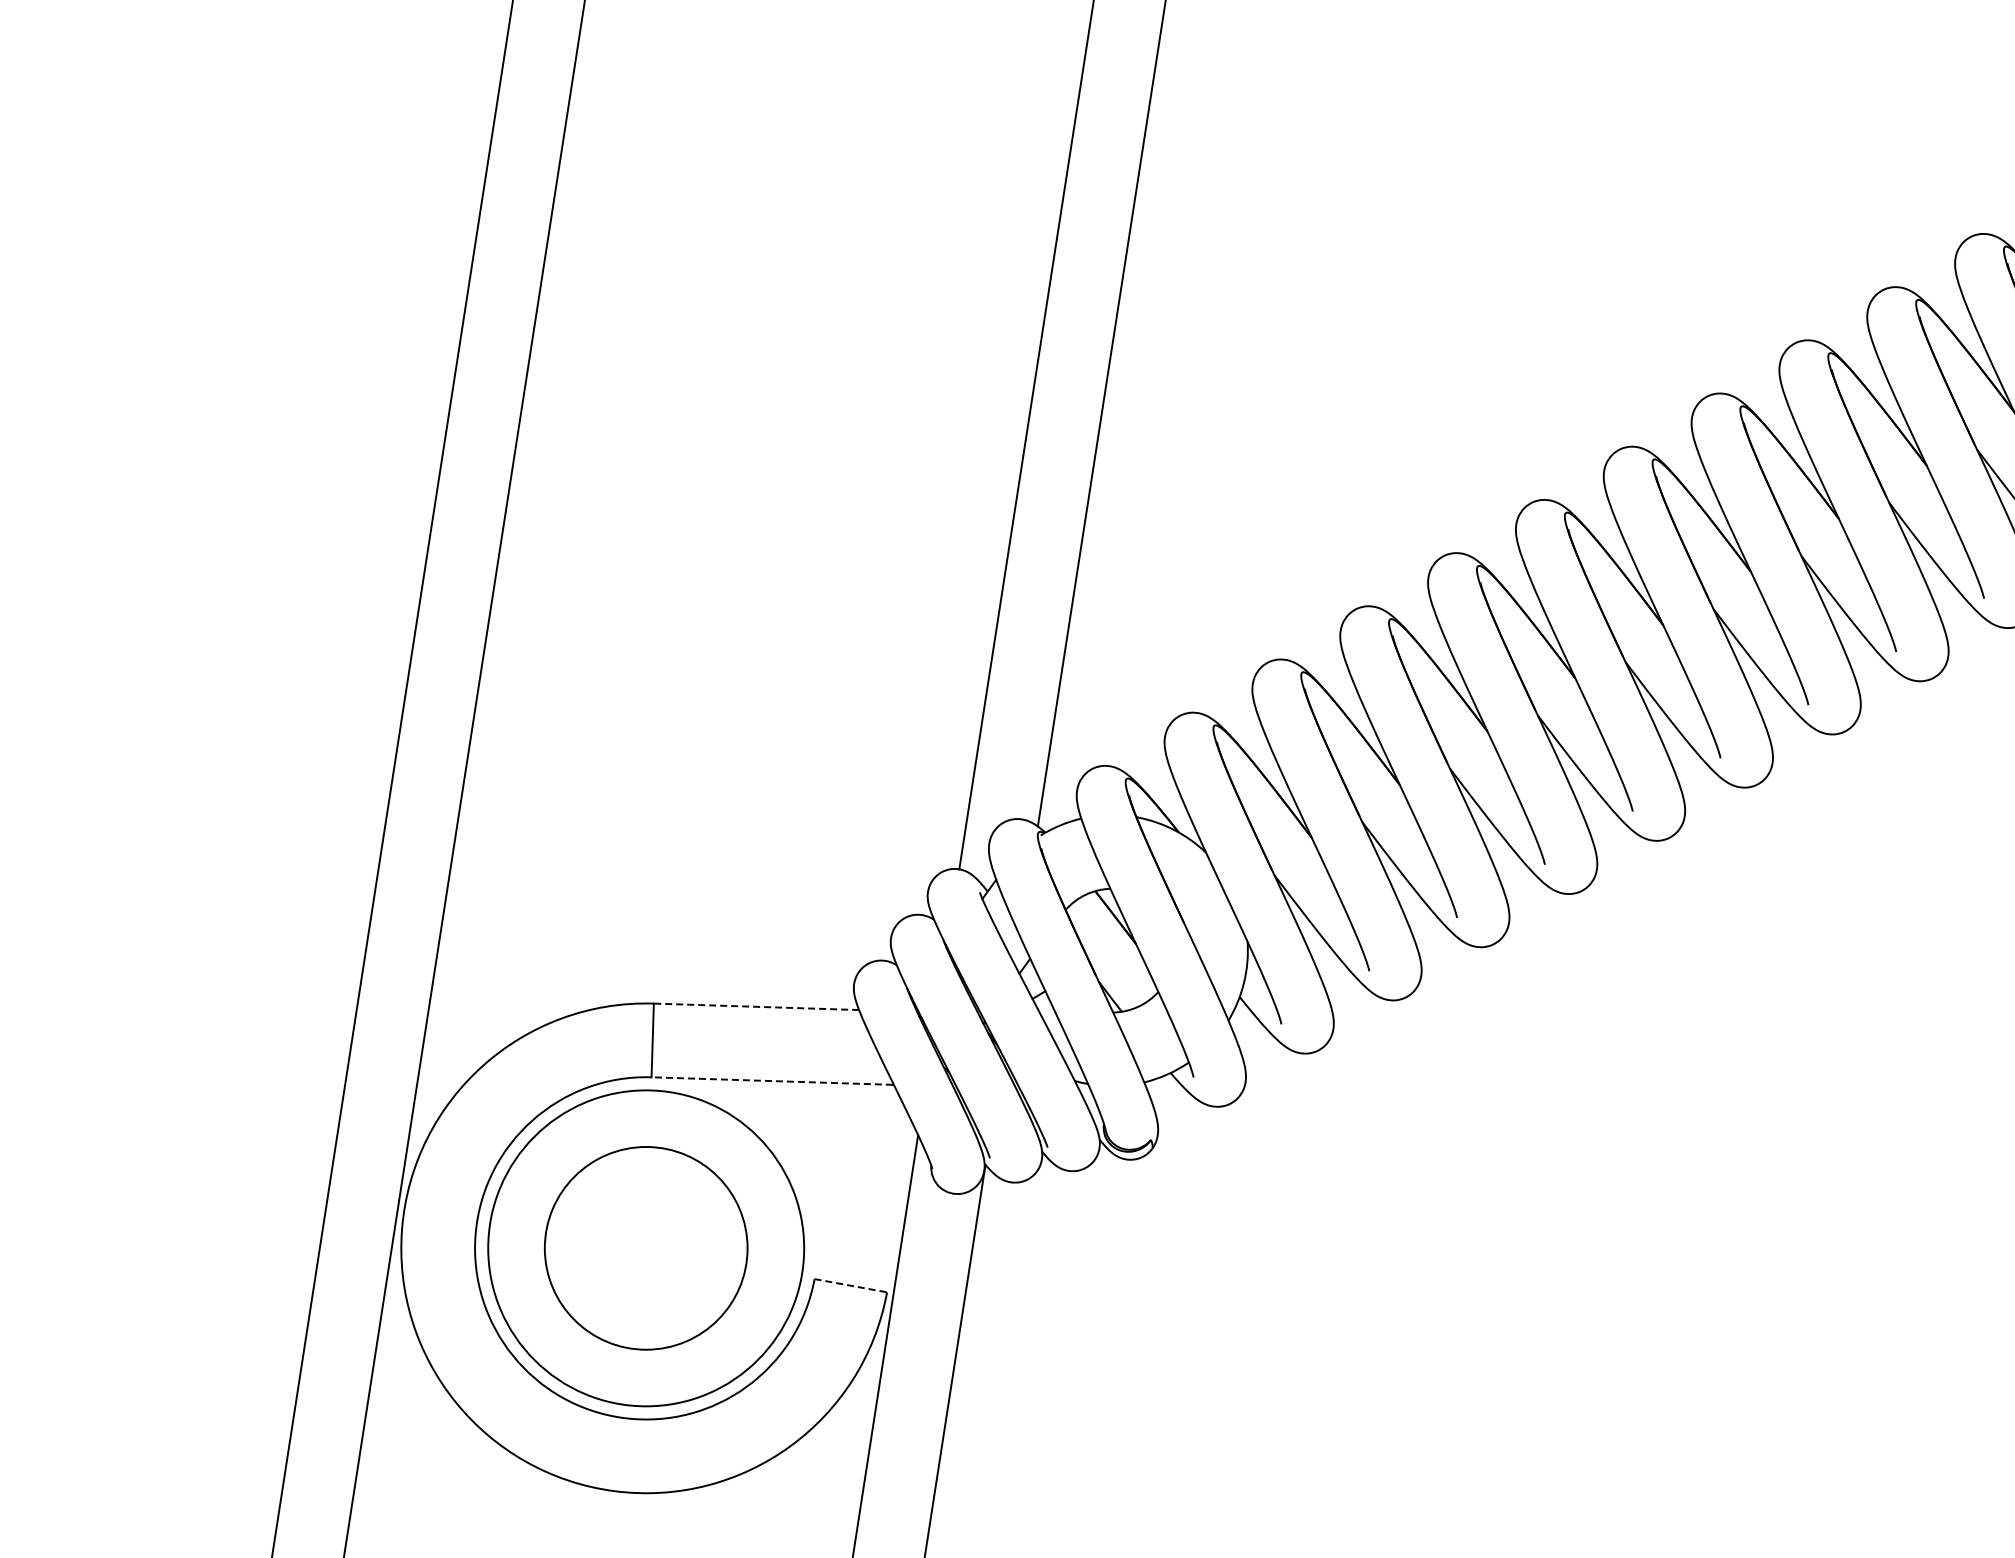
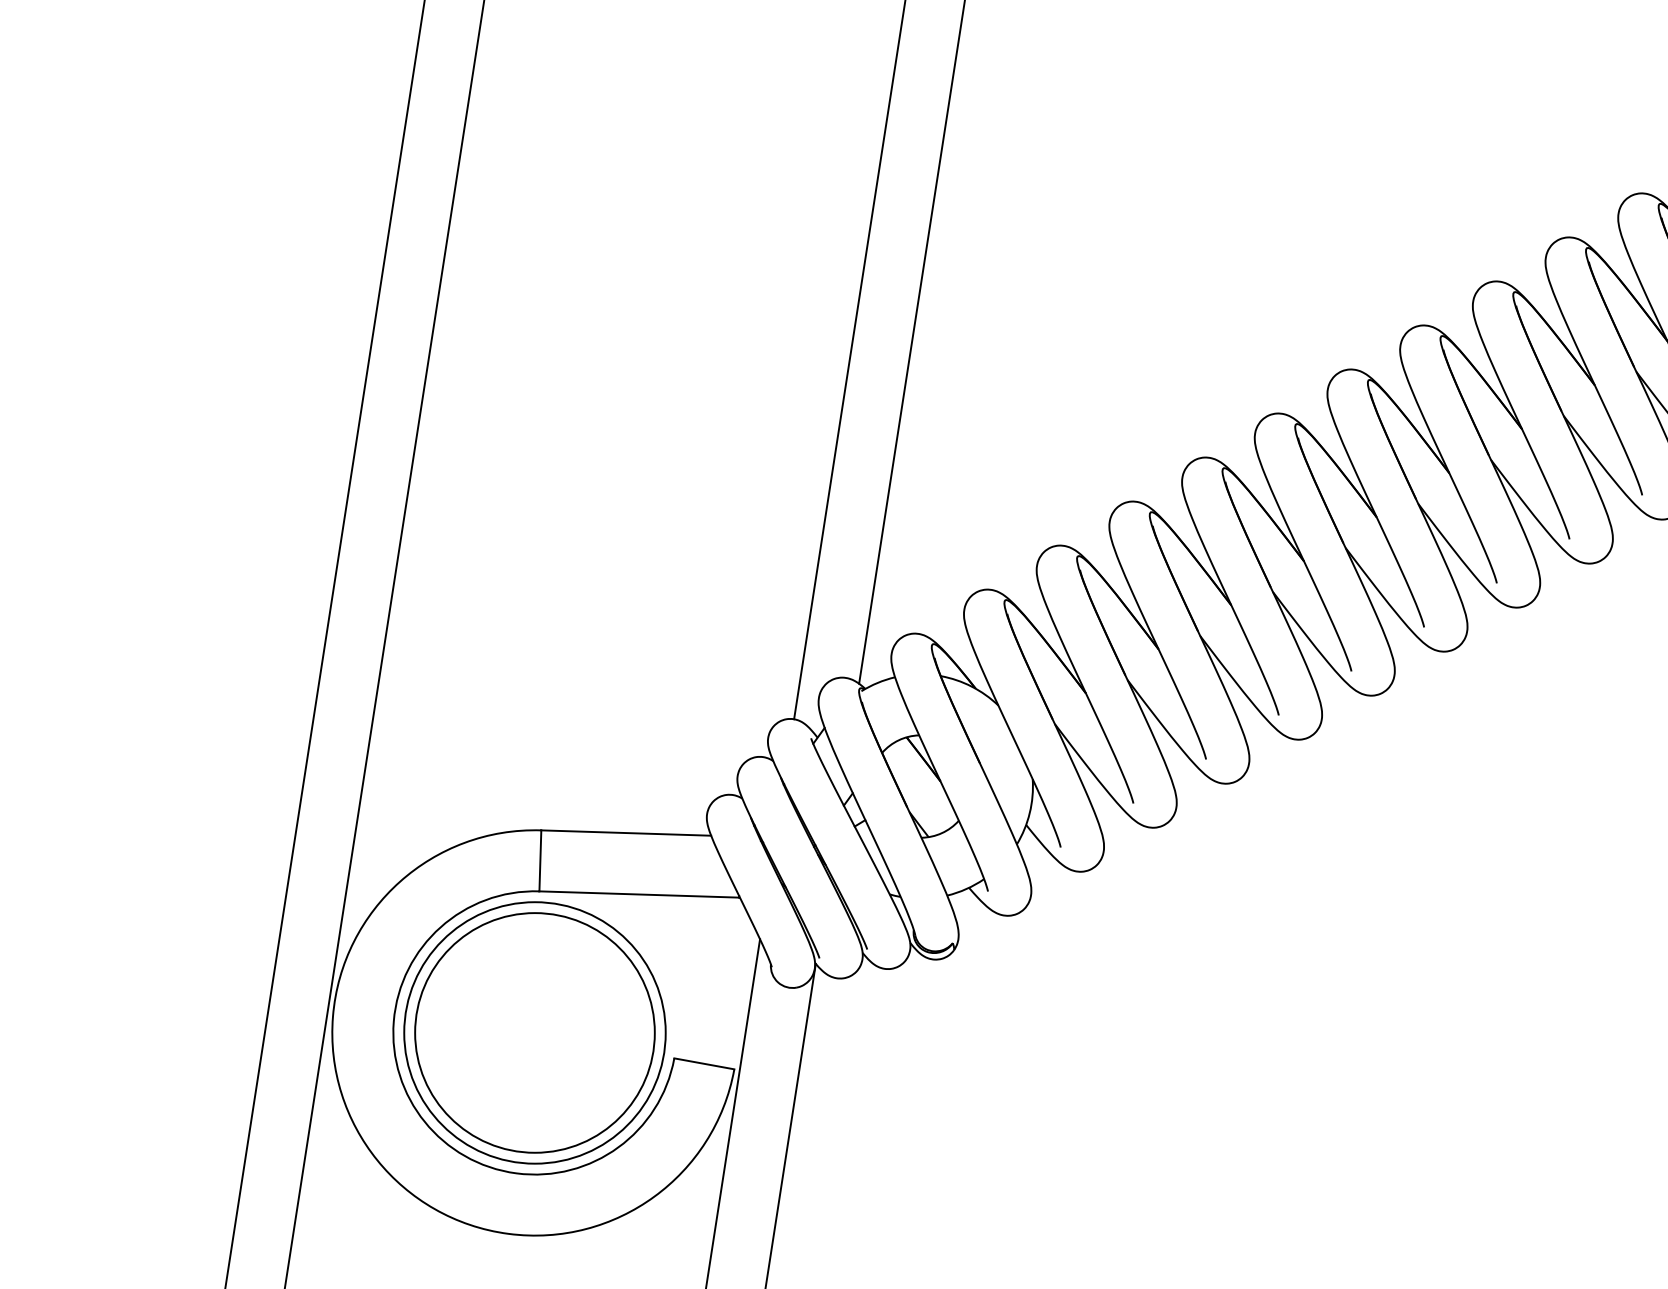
line: (756, 1006) -> (626, 832), dashed -> solid
line: (772, 1081) -> (639, 894), dashed -> solid
circle: (646, 1248) -> (535, 1033), size x1.43
line: (850, 1285) -> (704, 1063), dashed -> solid

